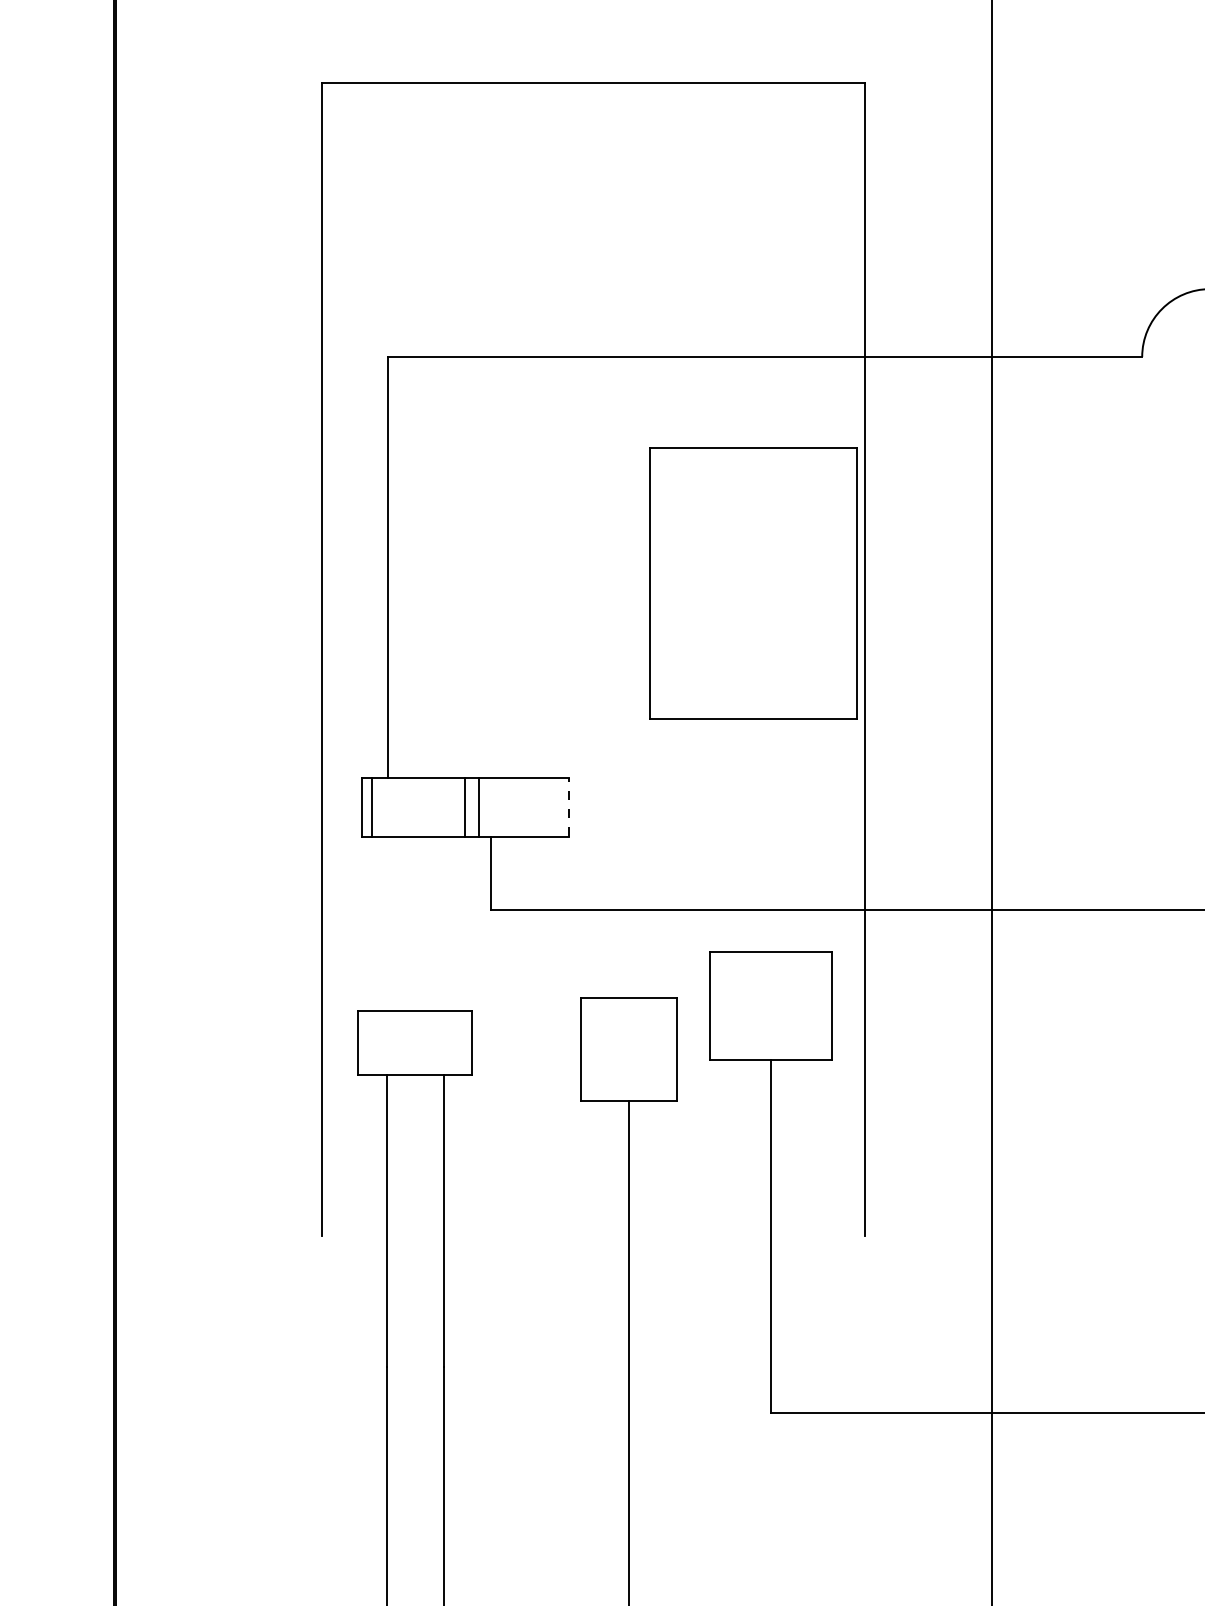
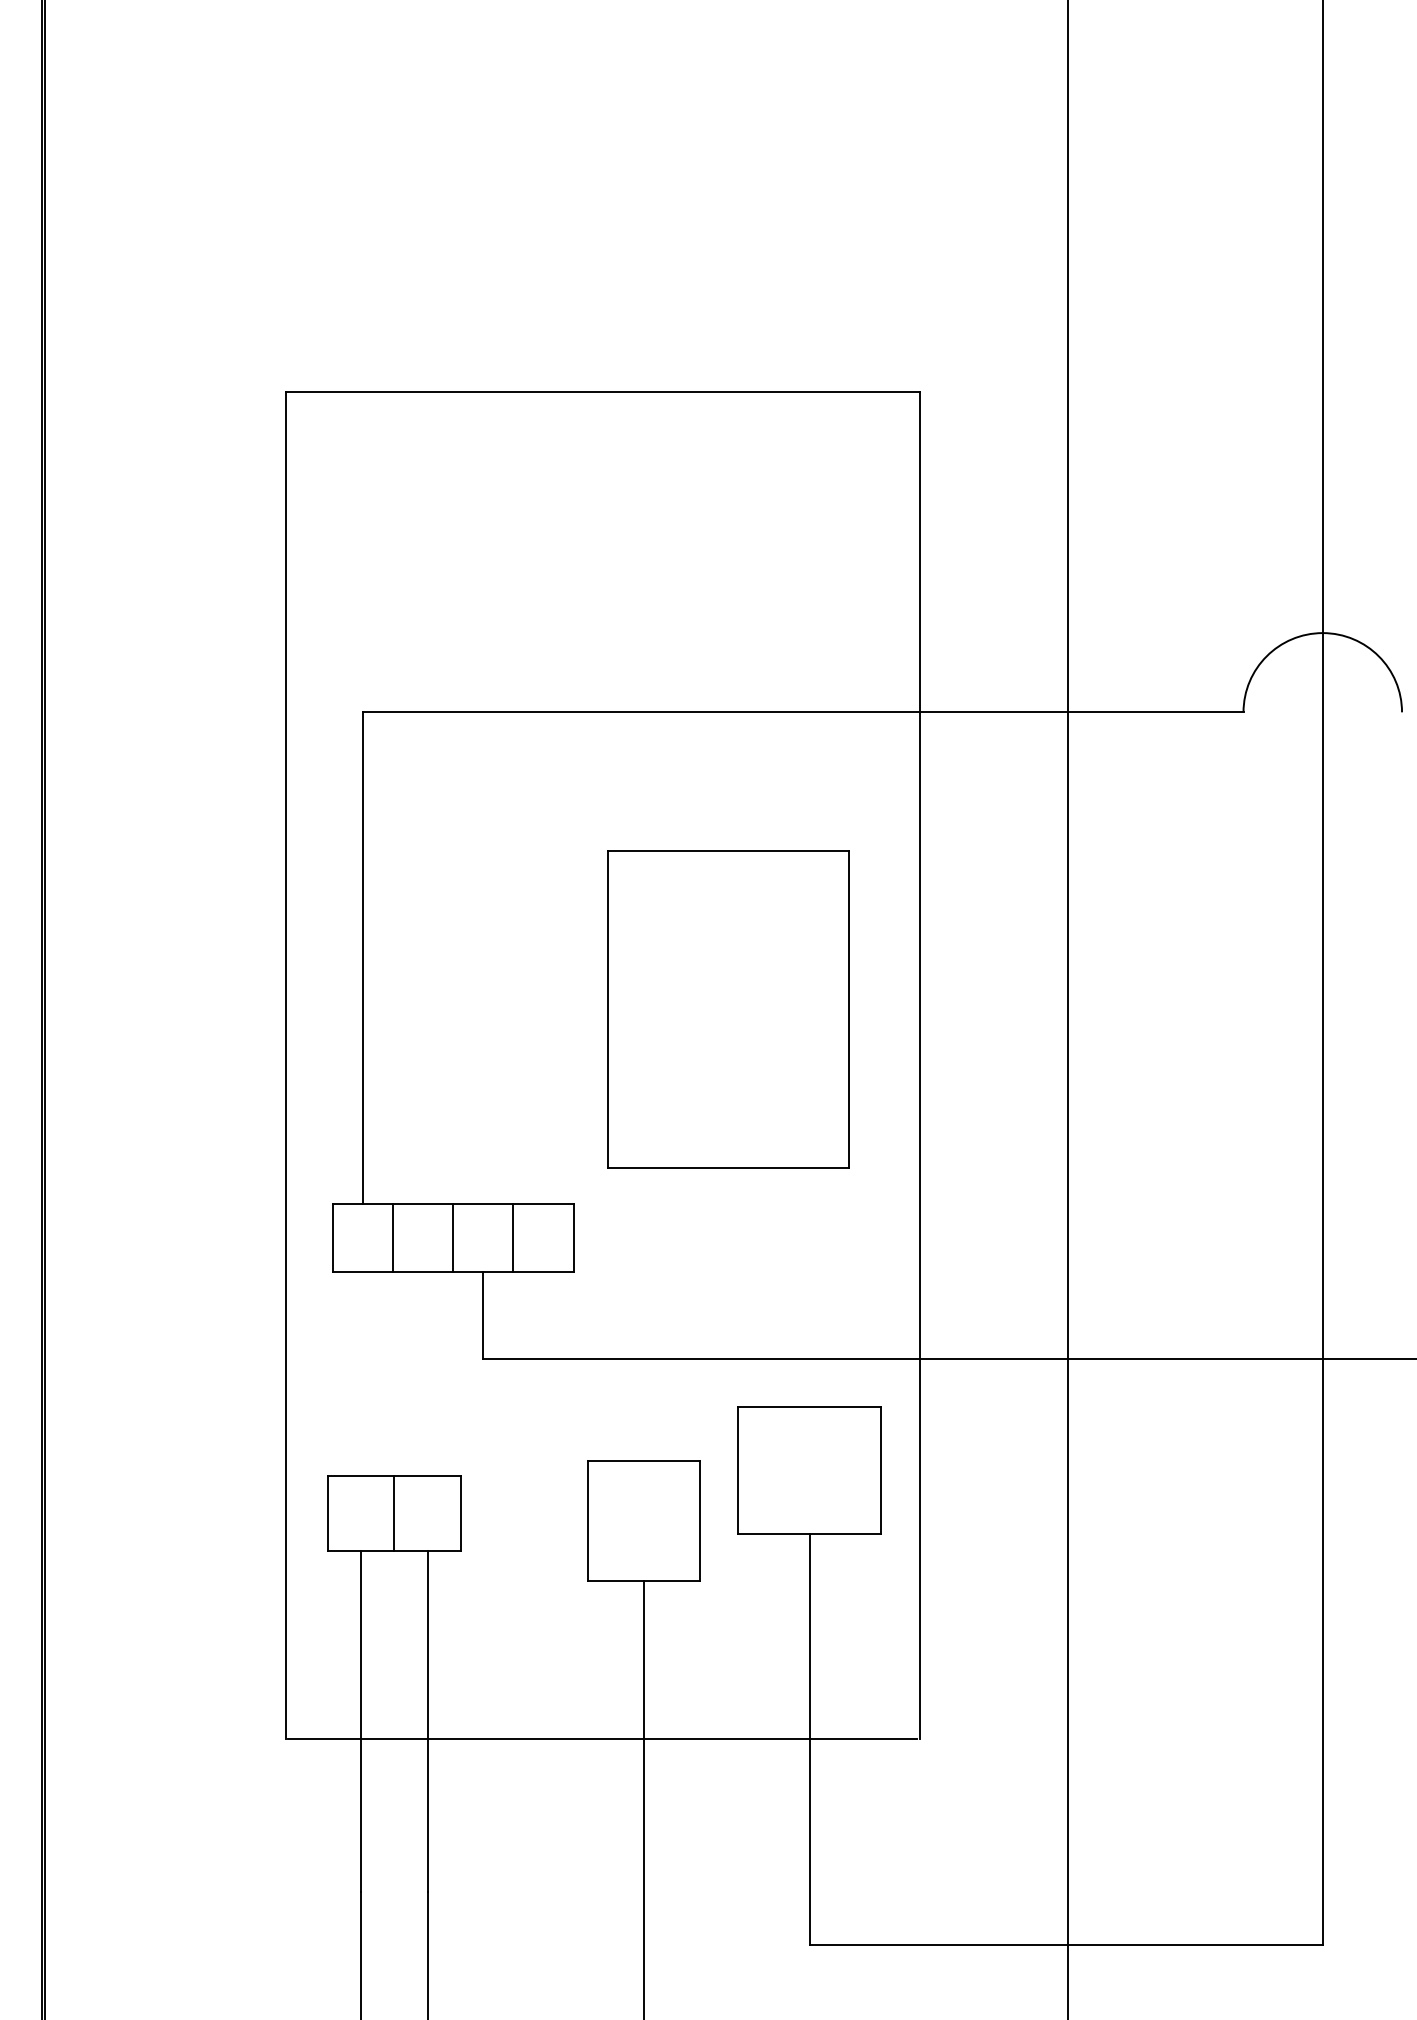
part: (753, 583) -> (728, 1009), moved
line: (568, 806) -> (573, 1237), dashed -> solid
line: (371, 807) -> (392, 1238), moved
line: (479, 807) -> (513, 1238), moved
line: (415, 1043) -> (394, 1513), added
line: (593, 1236) -> (602, 1739), added

